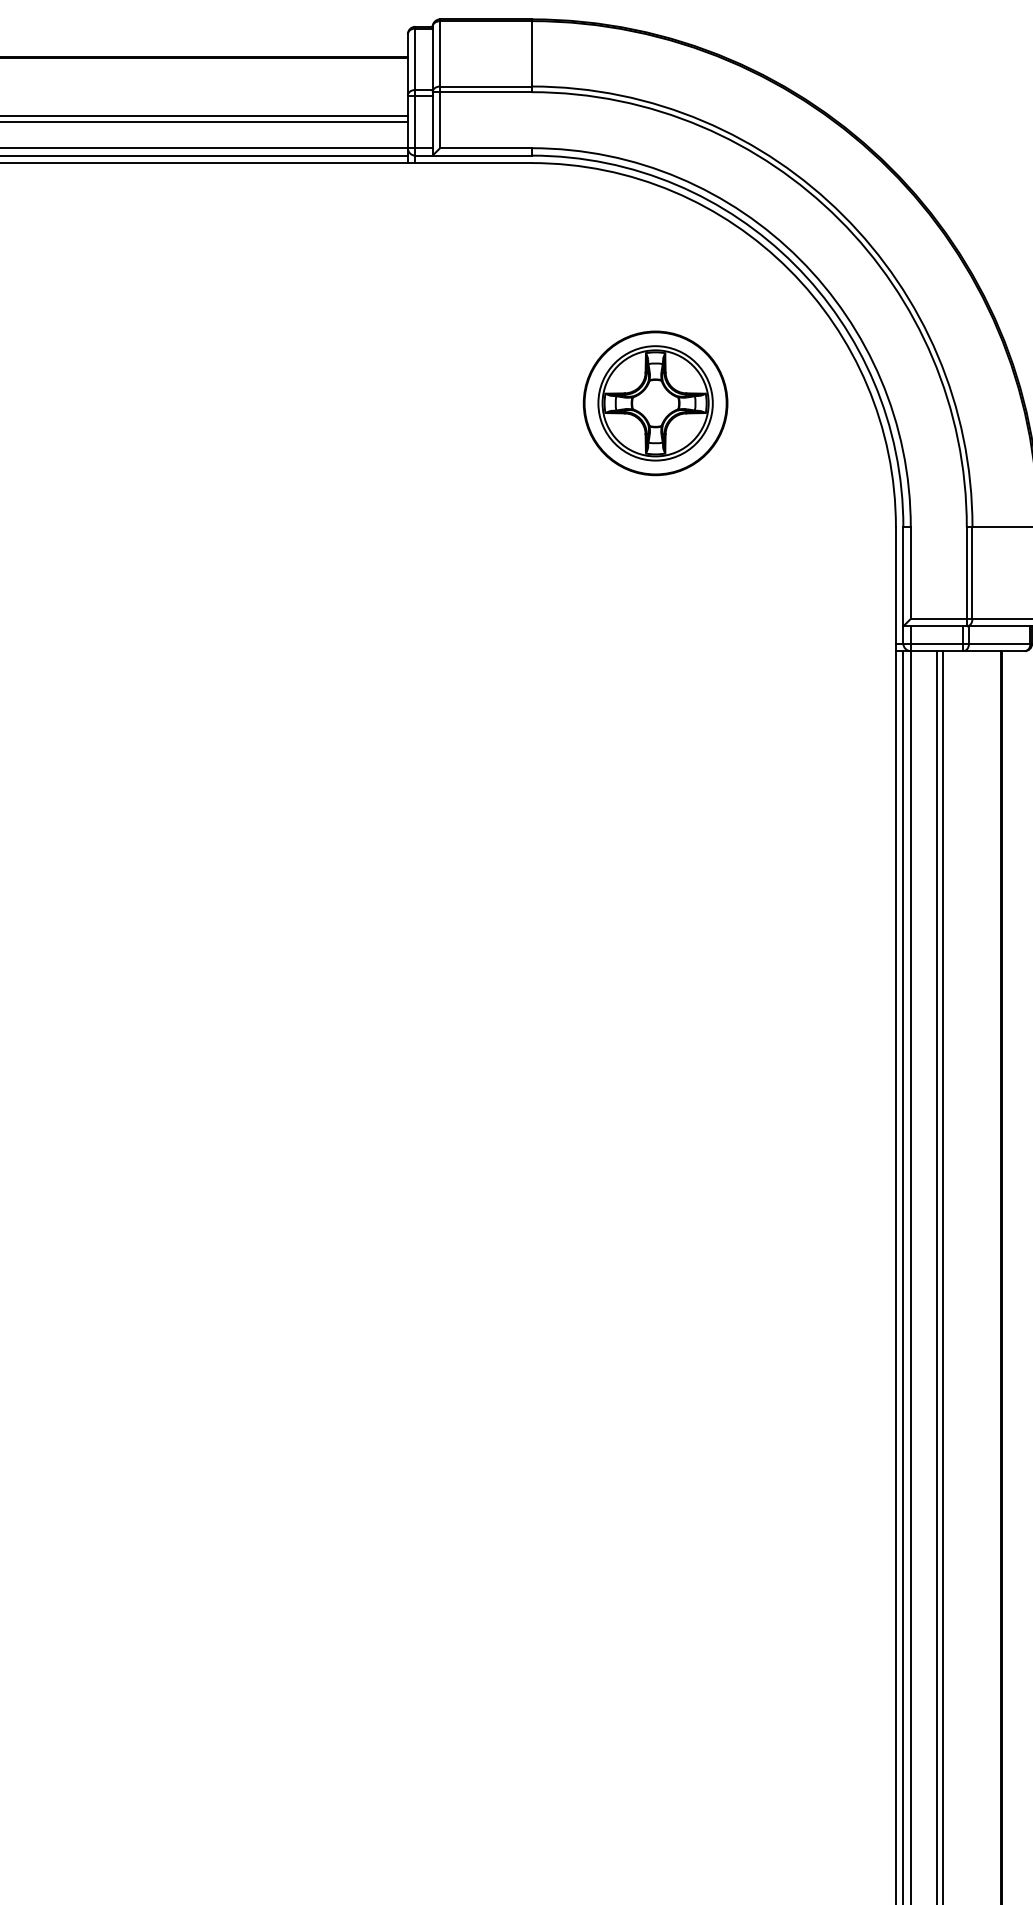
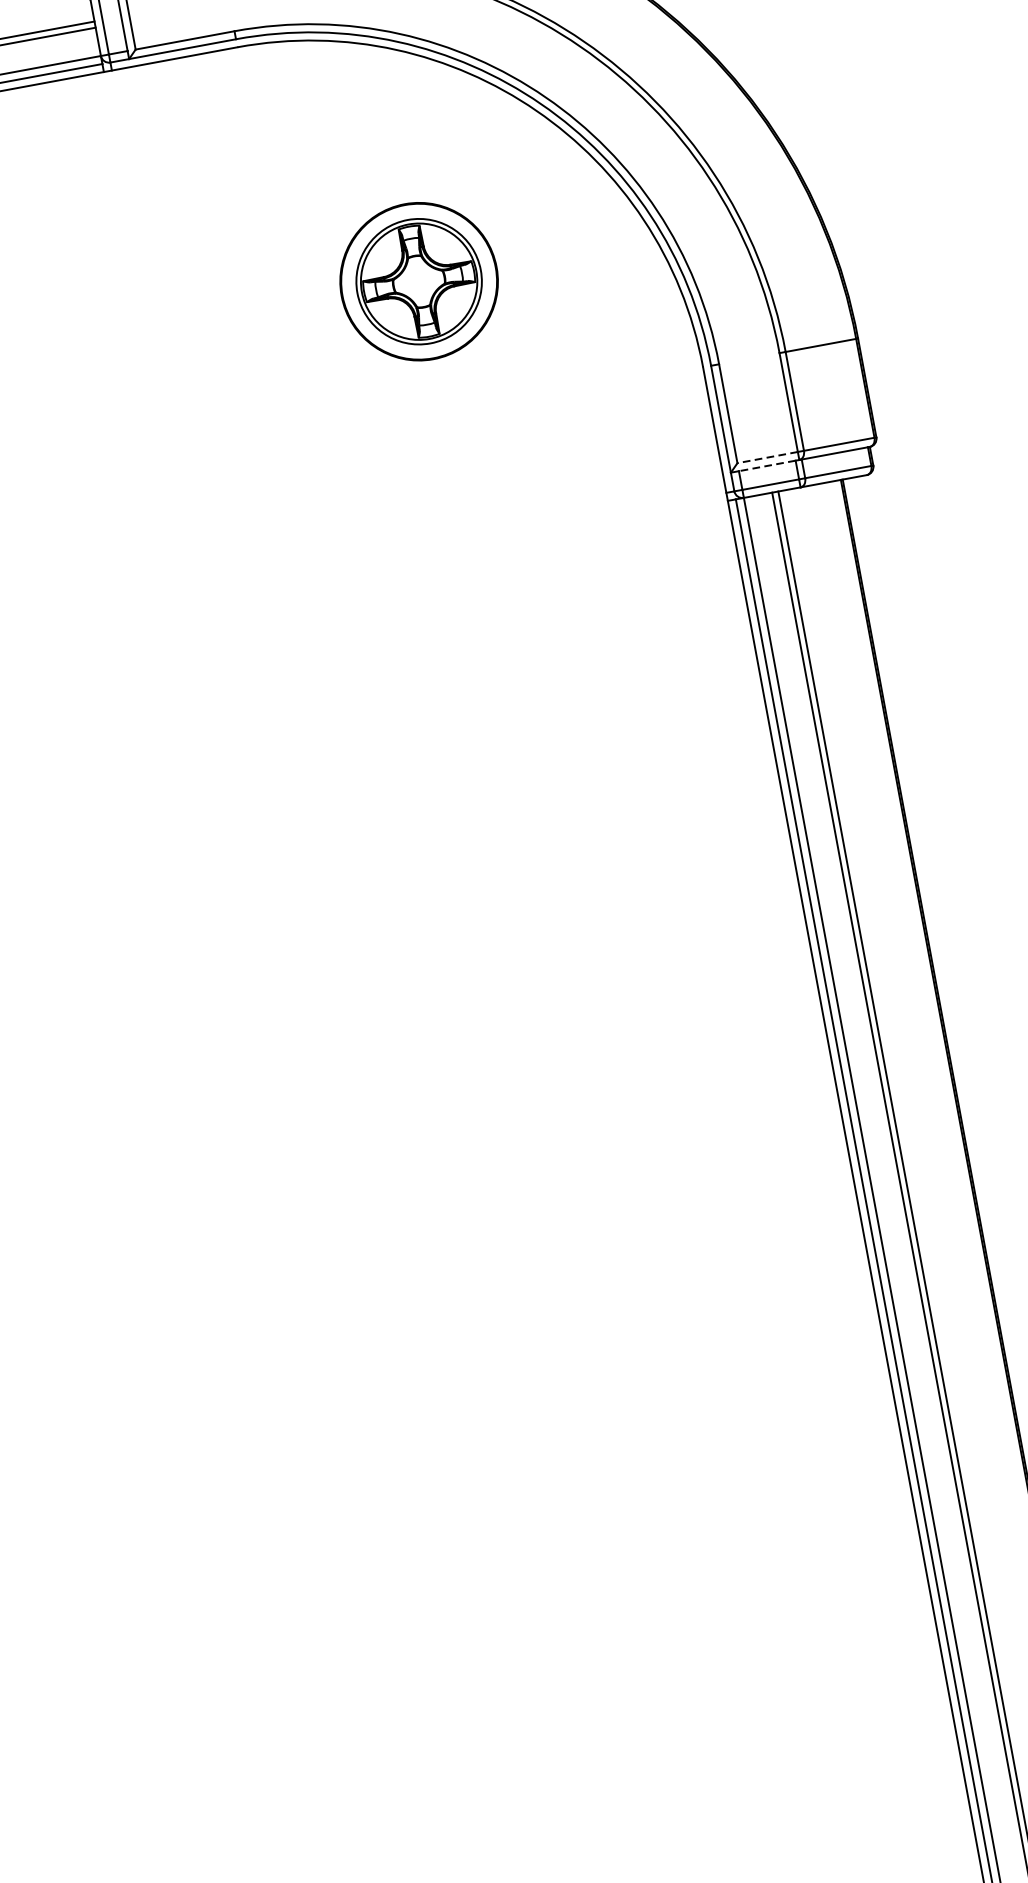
line: (938, 618) -> (767, 457), solid -> dashed
line: (936, 626) -> (766, 466), solid -> dashed

